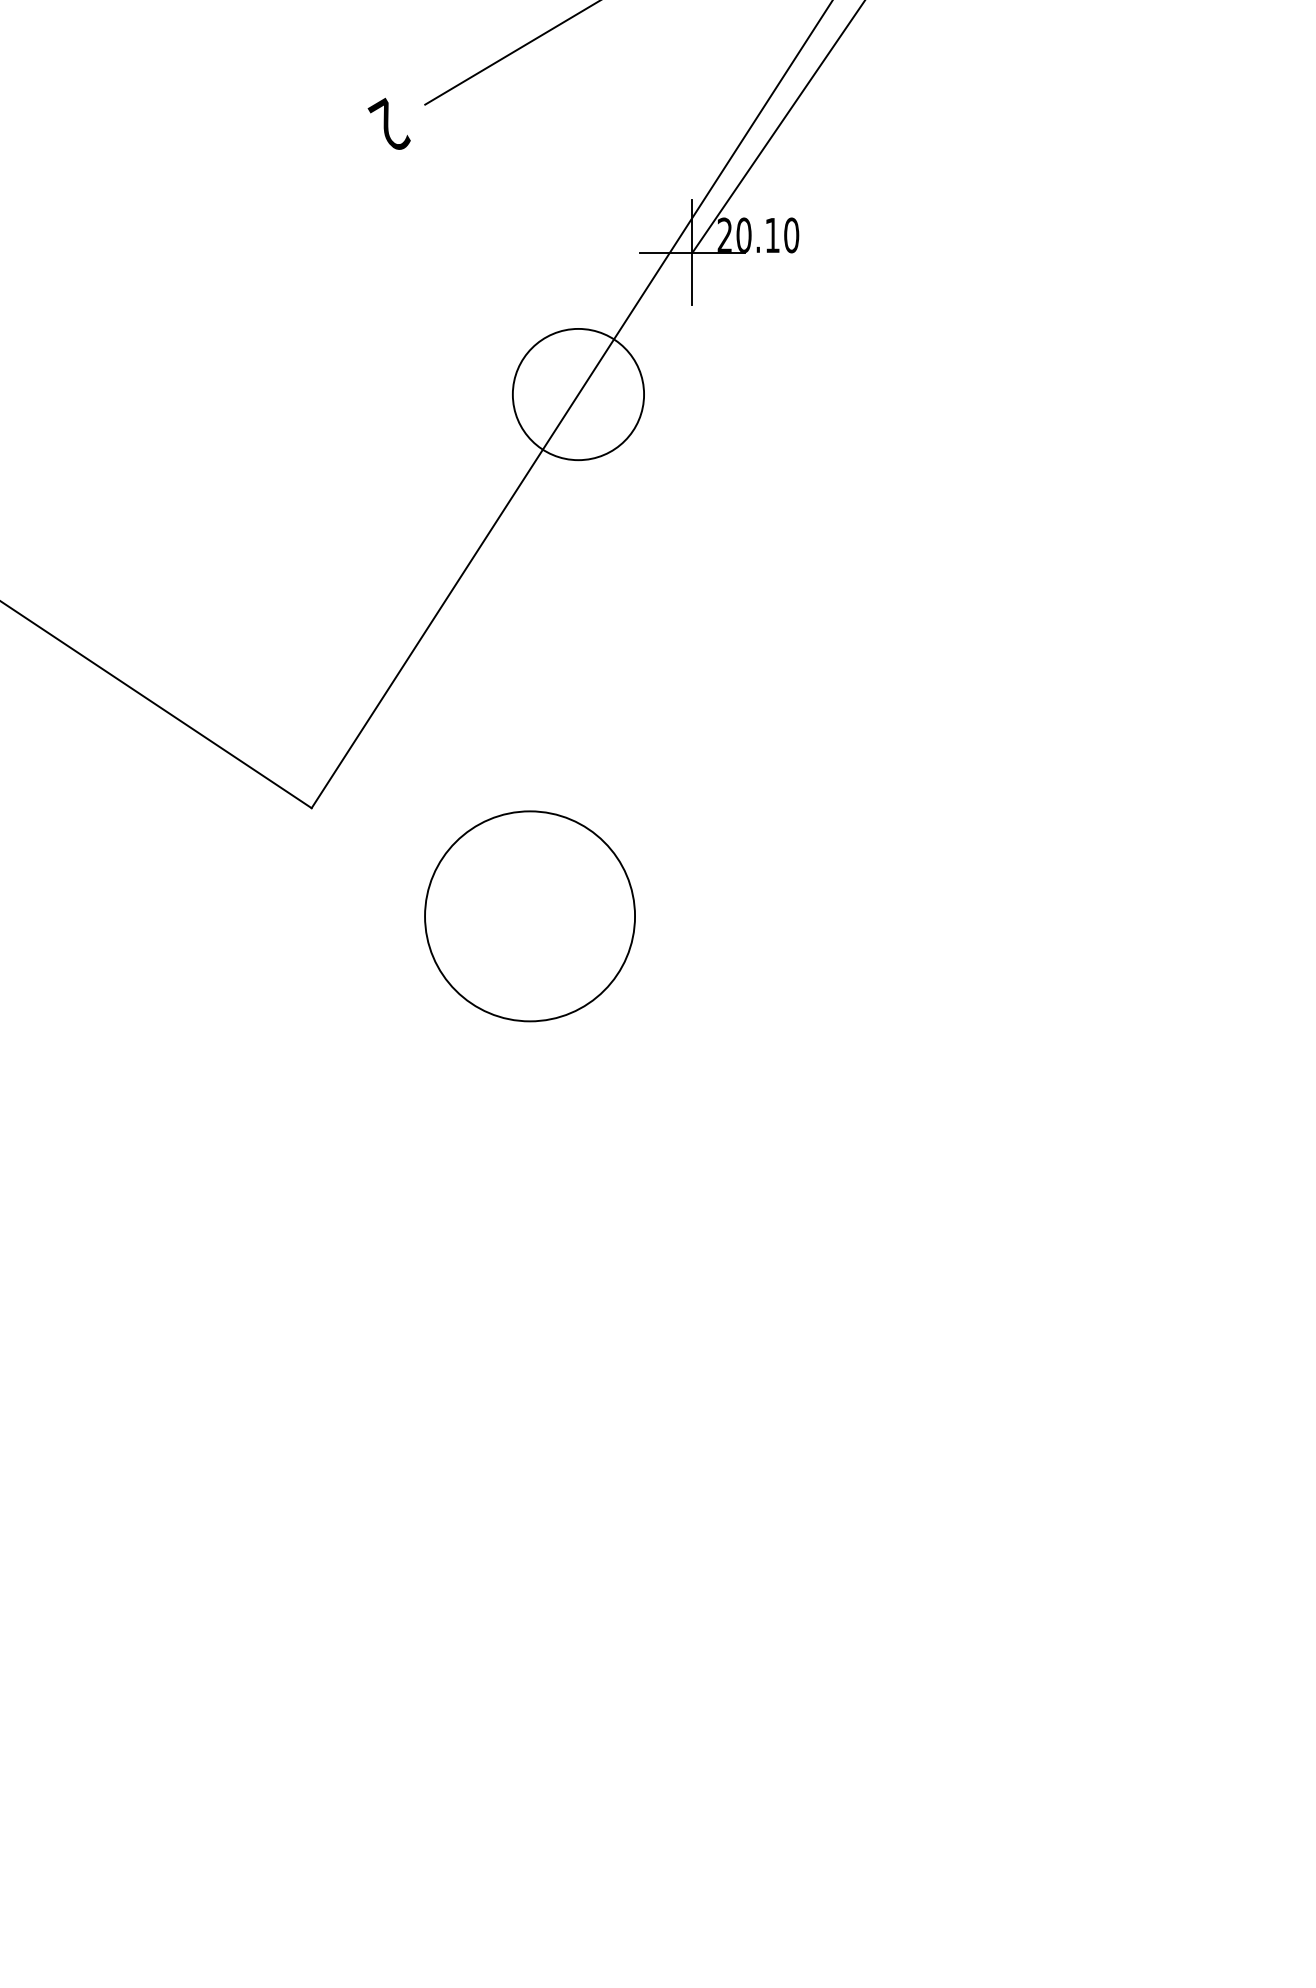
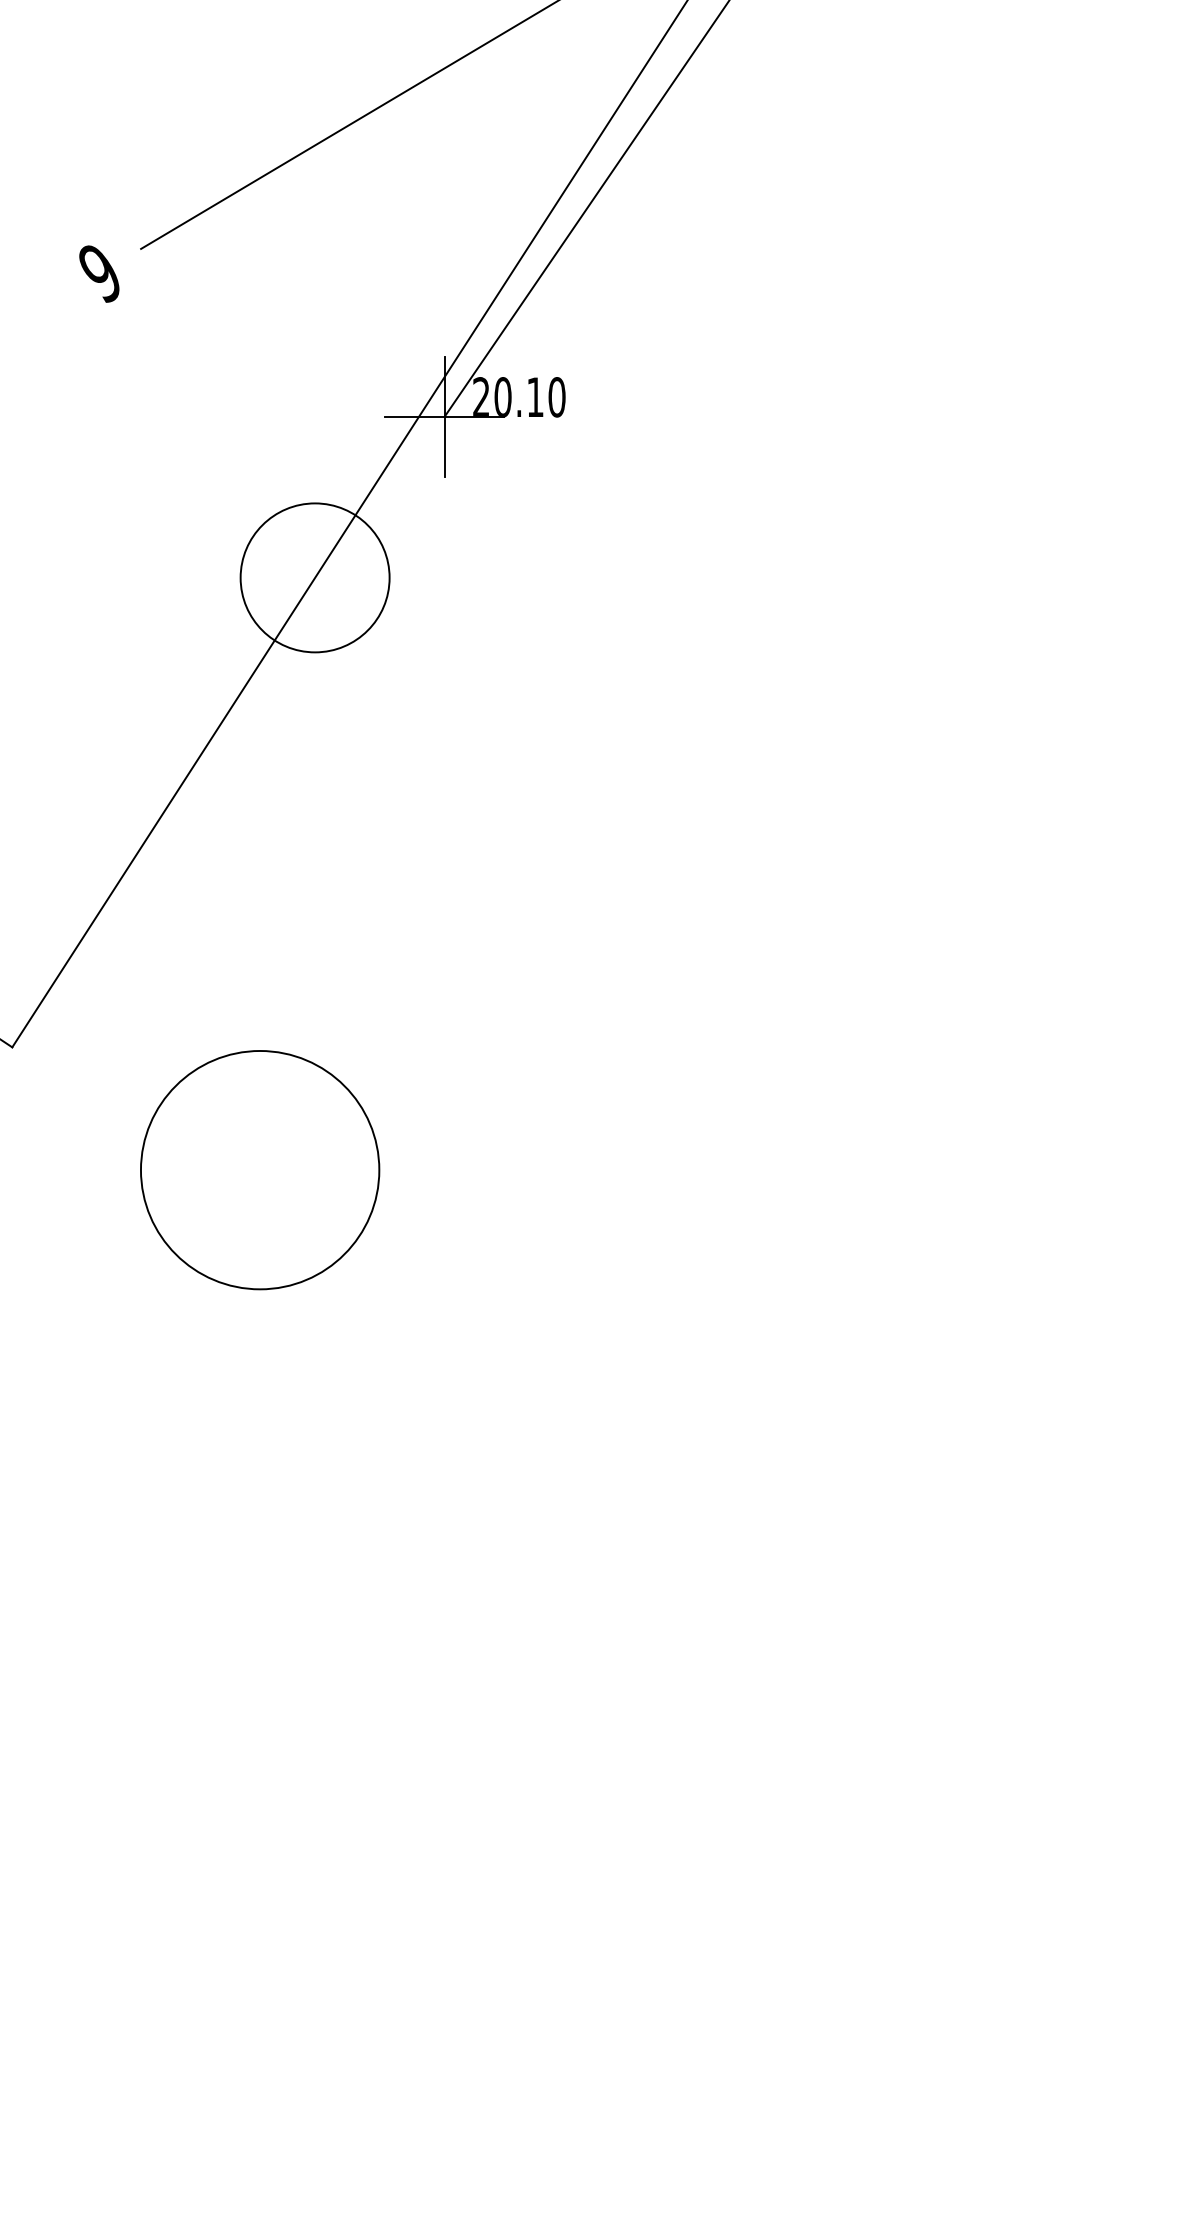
text: (388, 124) -> (99, 271), 2 -> 6

